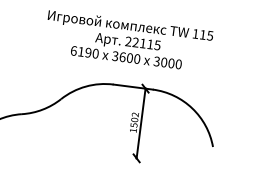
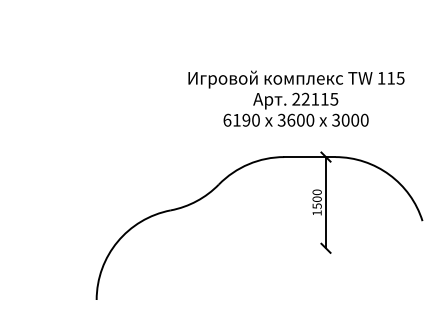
text: (134, 114) -> (316, 192), 1502 -> 1500

